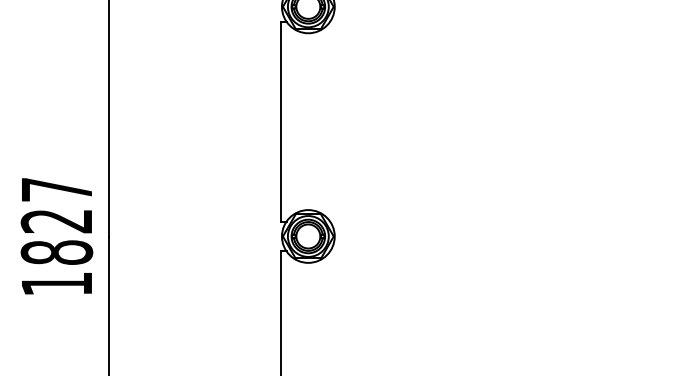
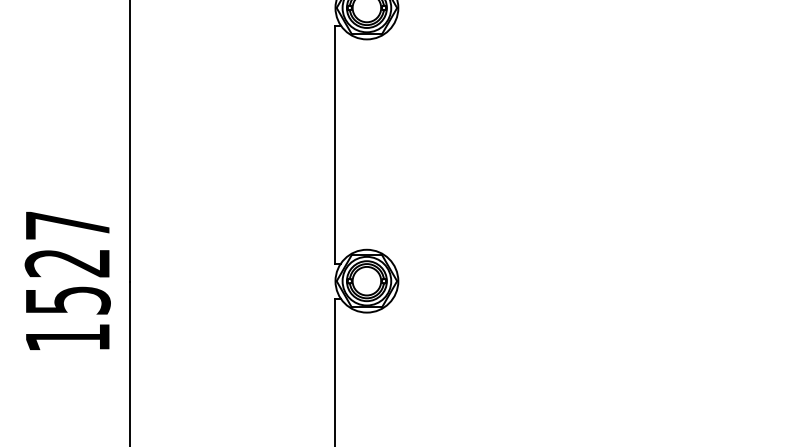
text: (56, 252) -> (67, 300), 1827 -> 1527

